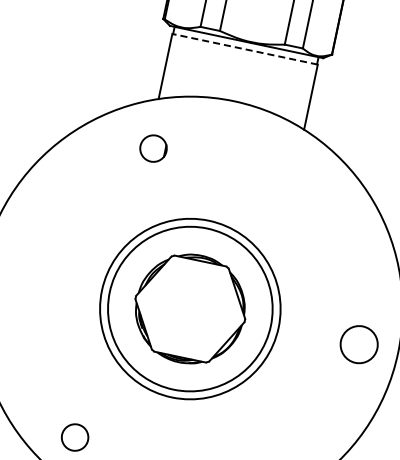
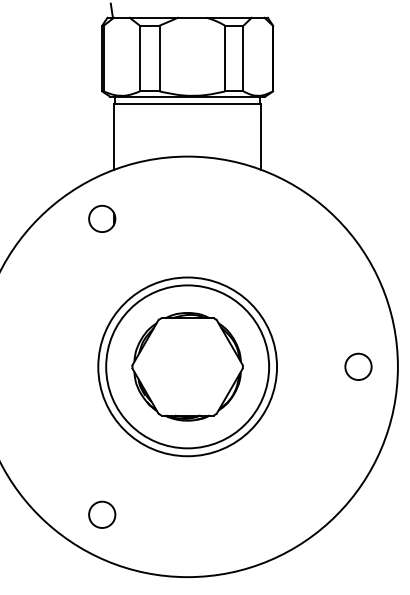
line: (244, 49) -> (187, 104), dashed -> solid
circle: (153, 148) -> (102, 218), moved
circle: (359, 344) -> (358, 366), size x0.71

